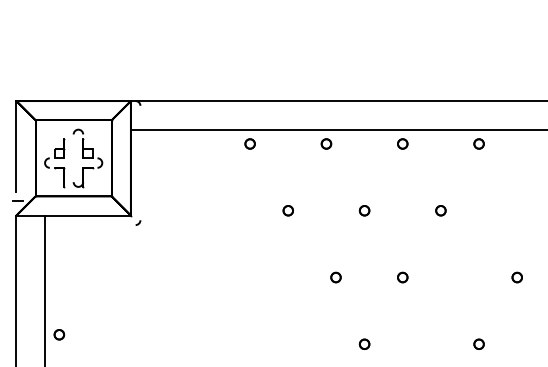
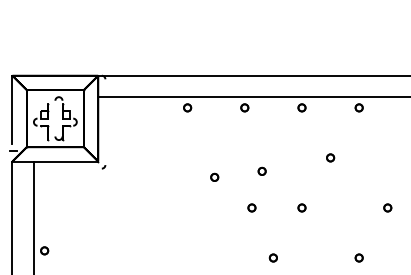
part: (287, 210) -> (214, 177), moved
part: (364, 210) -> (262, 171), moved

